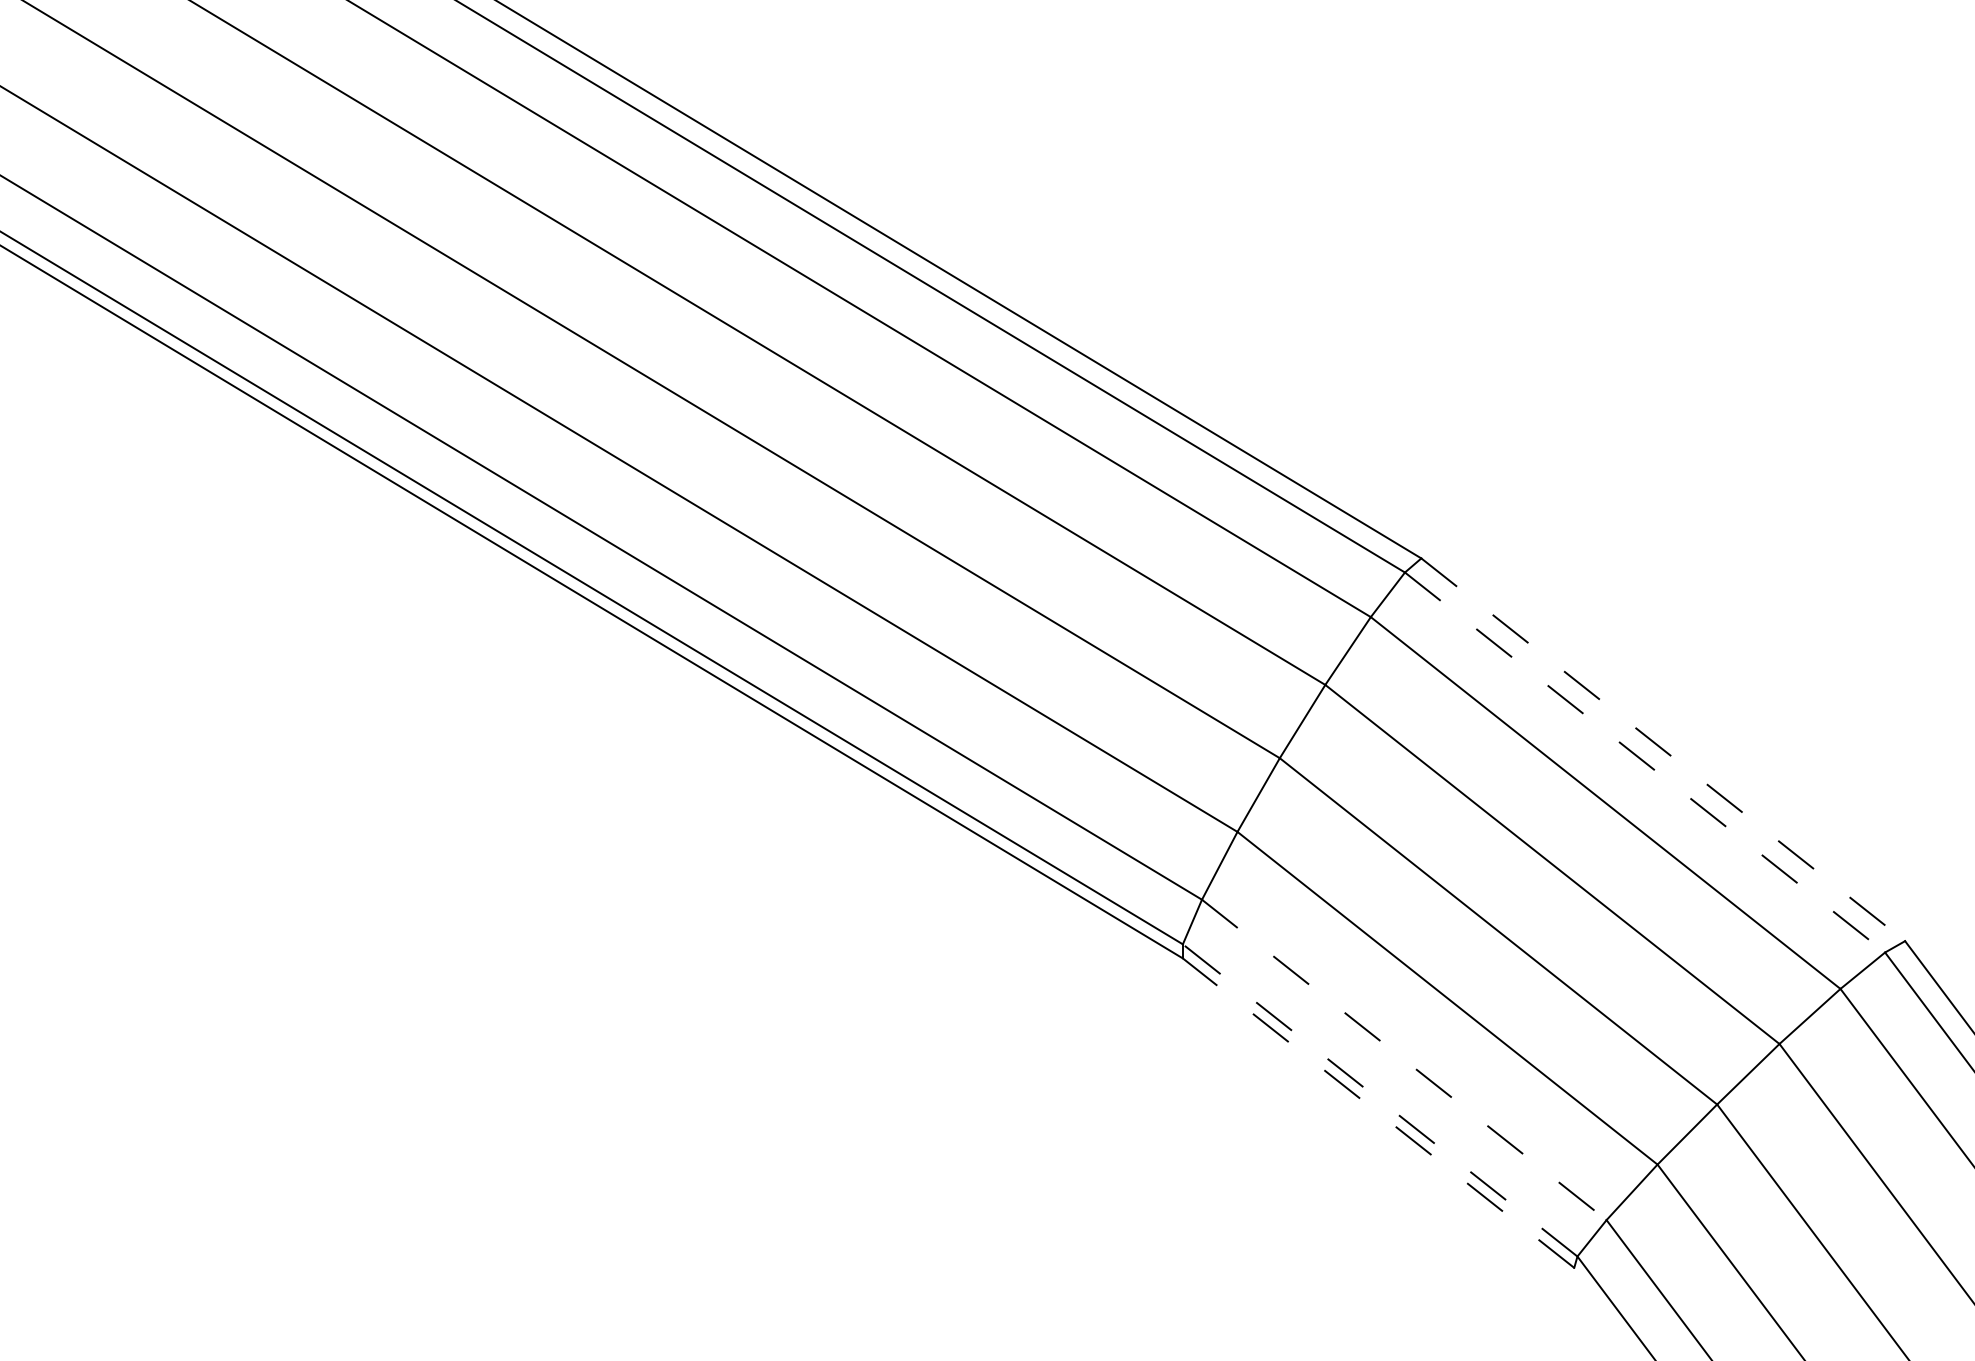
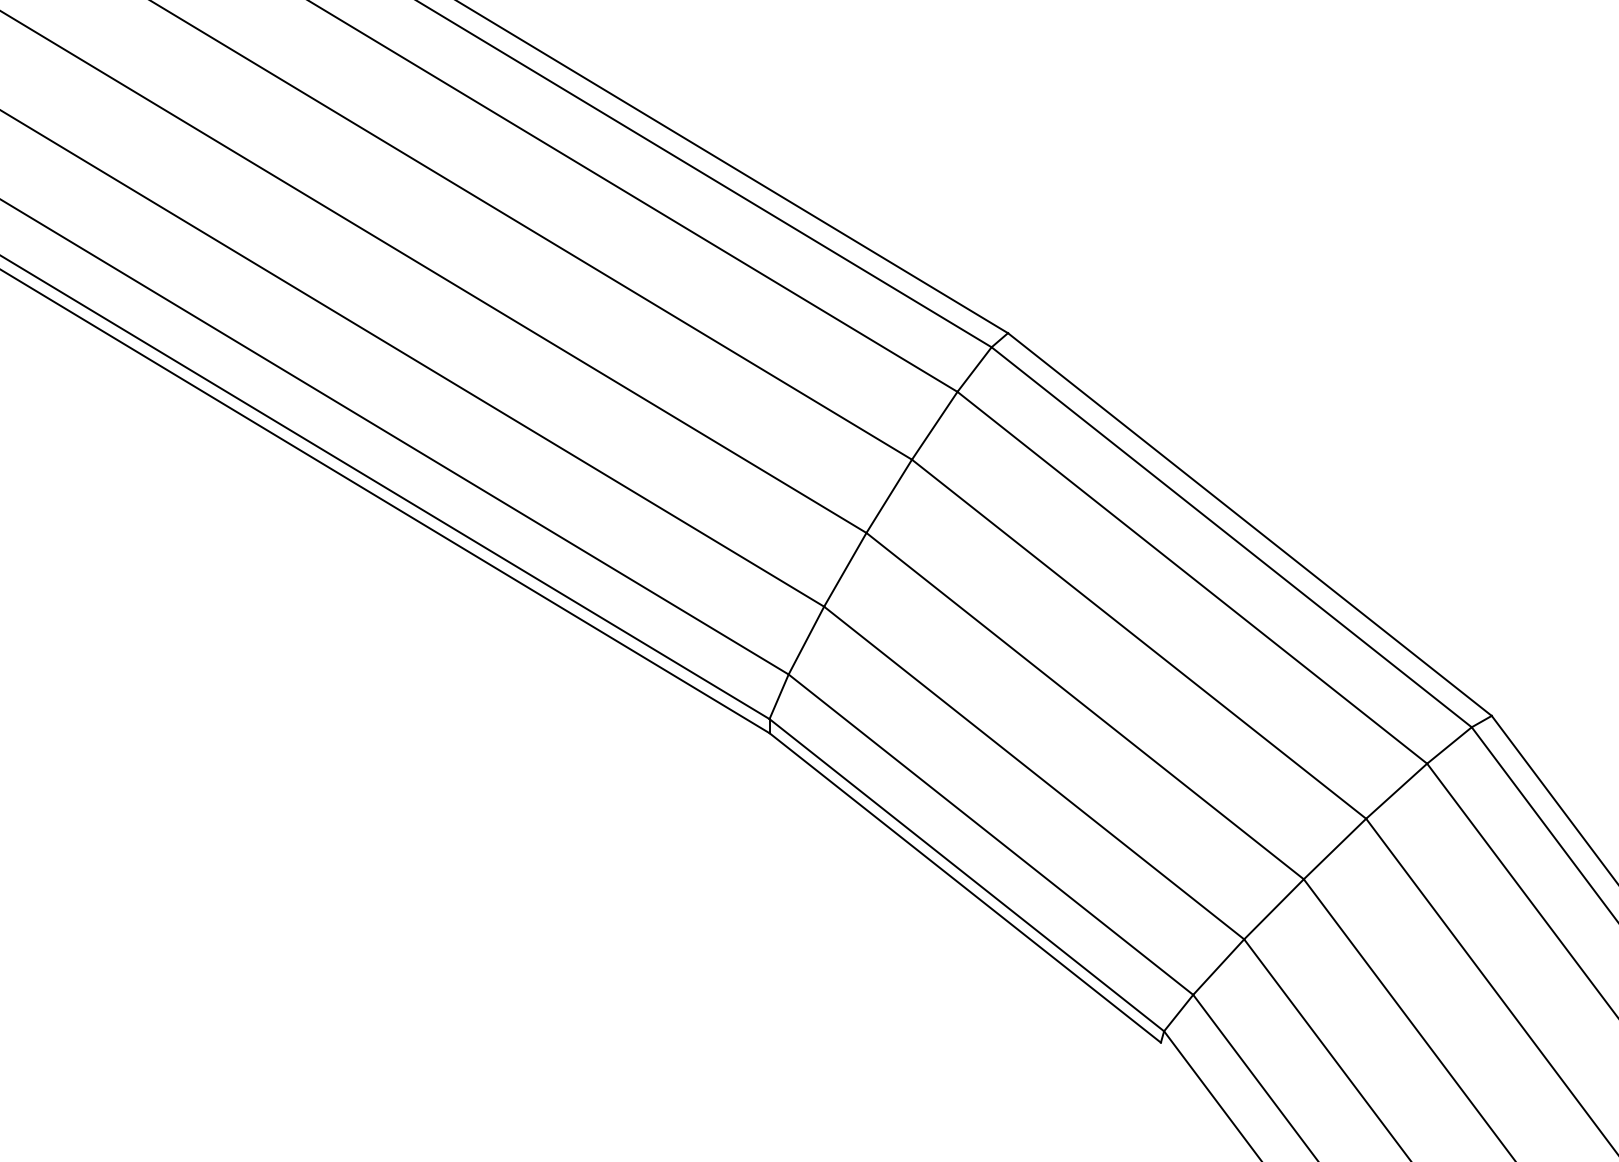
line: (1663, 750) -> (1250, 525), dashed -> solid
line: (1645, 762) -> (1232, 537), dashed -> solid
line: (1404, 1060) -> (991, 835), dashed -> solid
line: (1380, 1100) -> (967, 875), dashed -> solid
line: (1378, 1112) -> (965, 887), dashed -> solid

